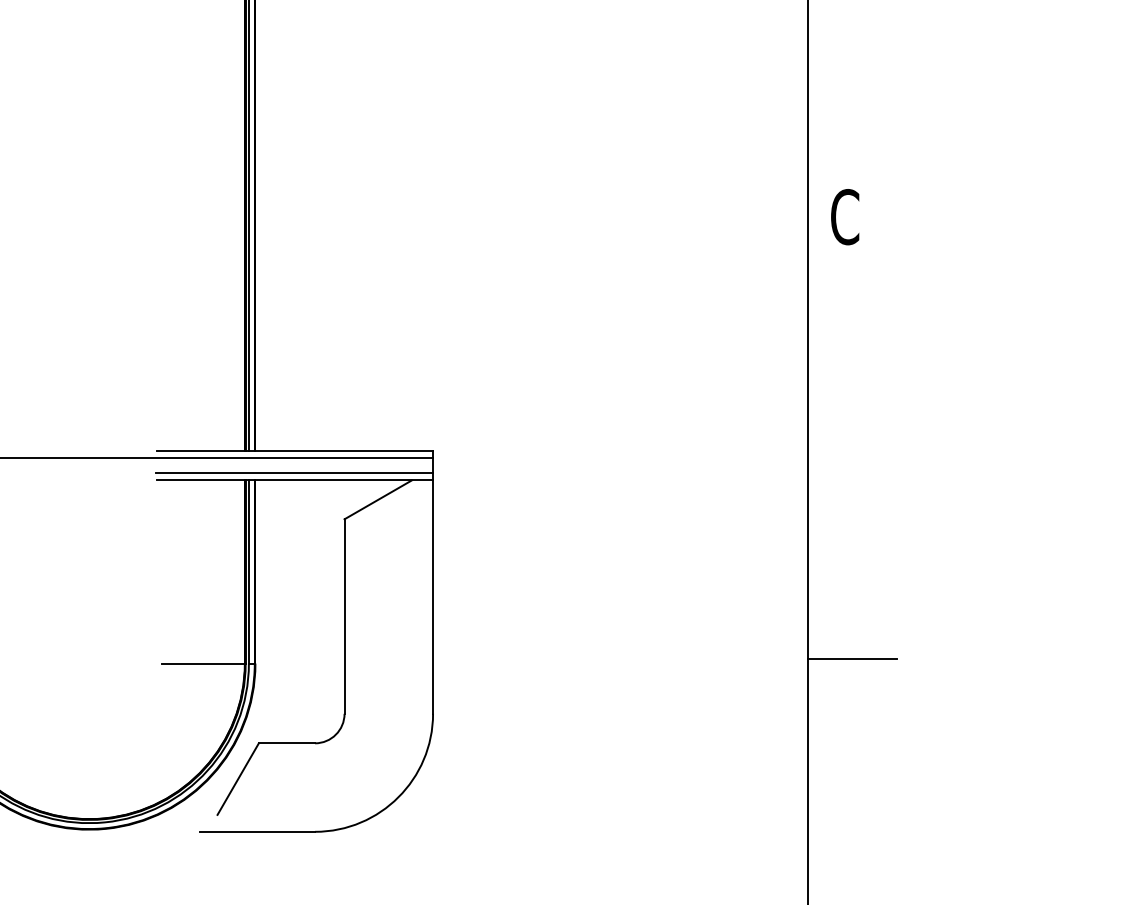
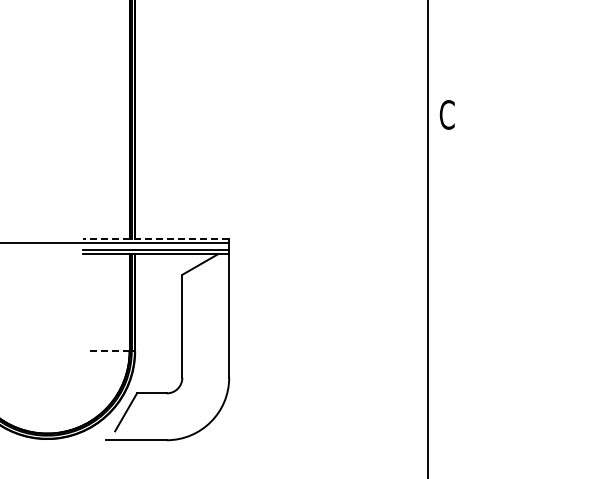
line: (293, 450) -> (155, 238), solid -> dashed
line: (851, 658) -> (450, 348), removed
line: (203, 664) -> (107, 351), solid -> dashed

